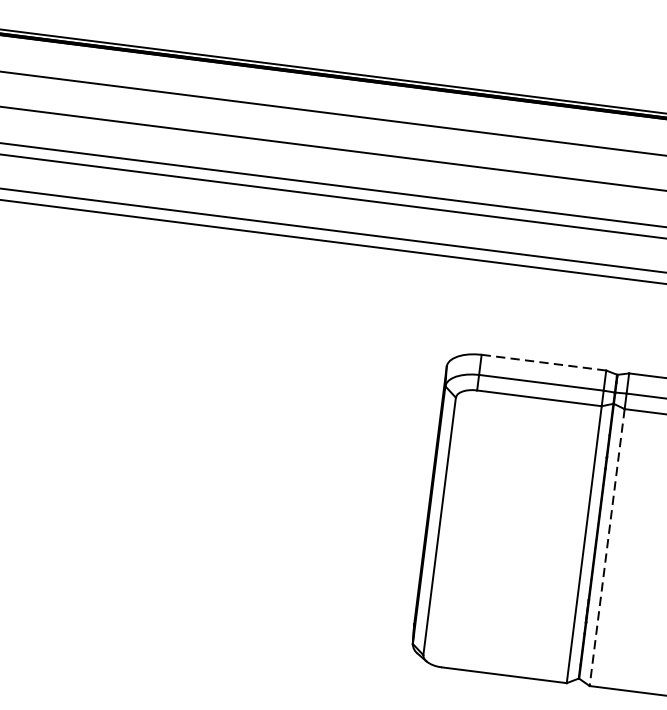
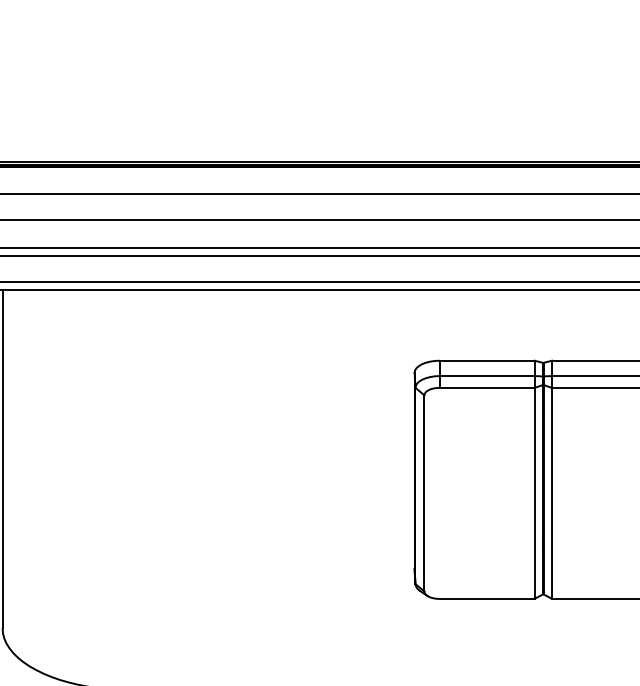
line: (544, 362) -> (487, 360), dashed -> solid
line: (607, 547) -> (552, 493), dashed -> solid

